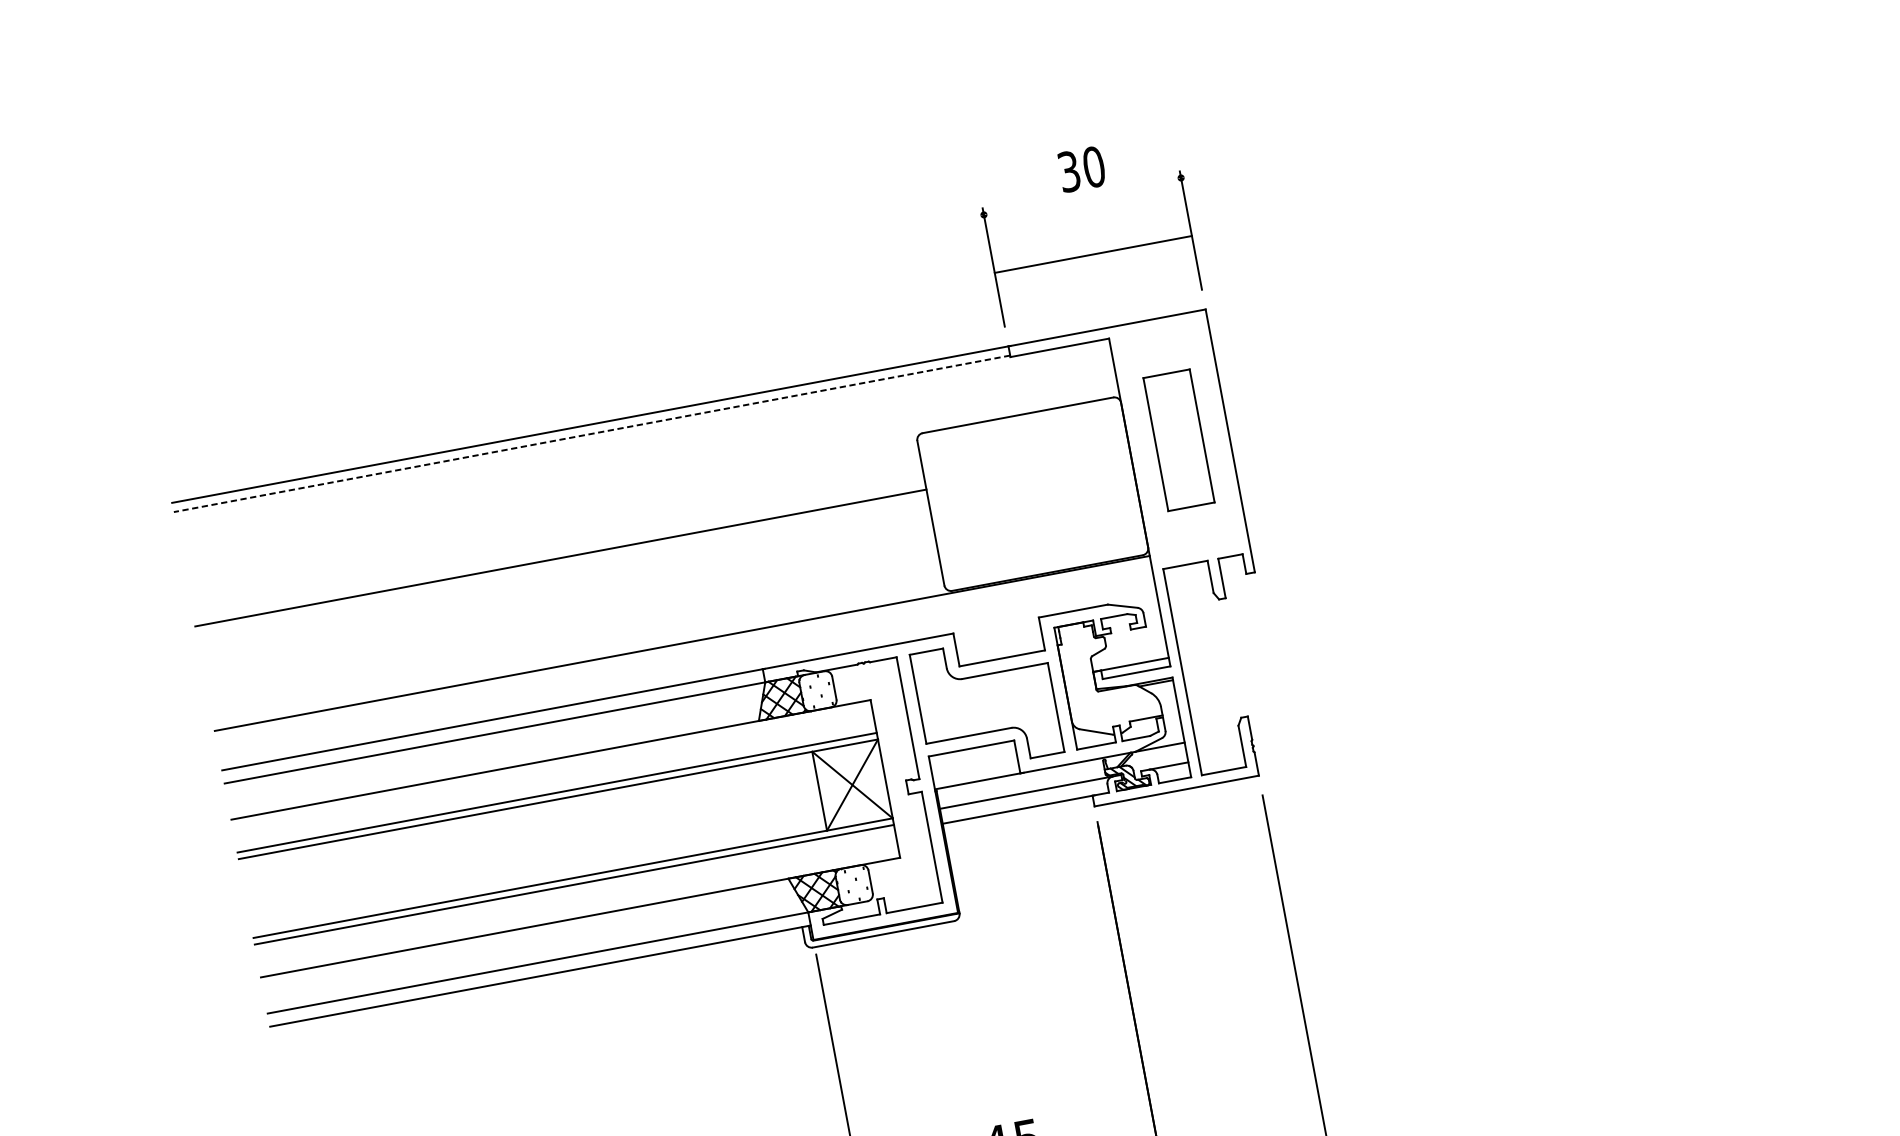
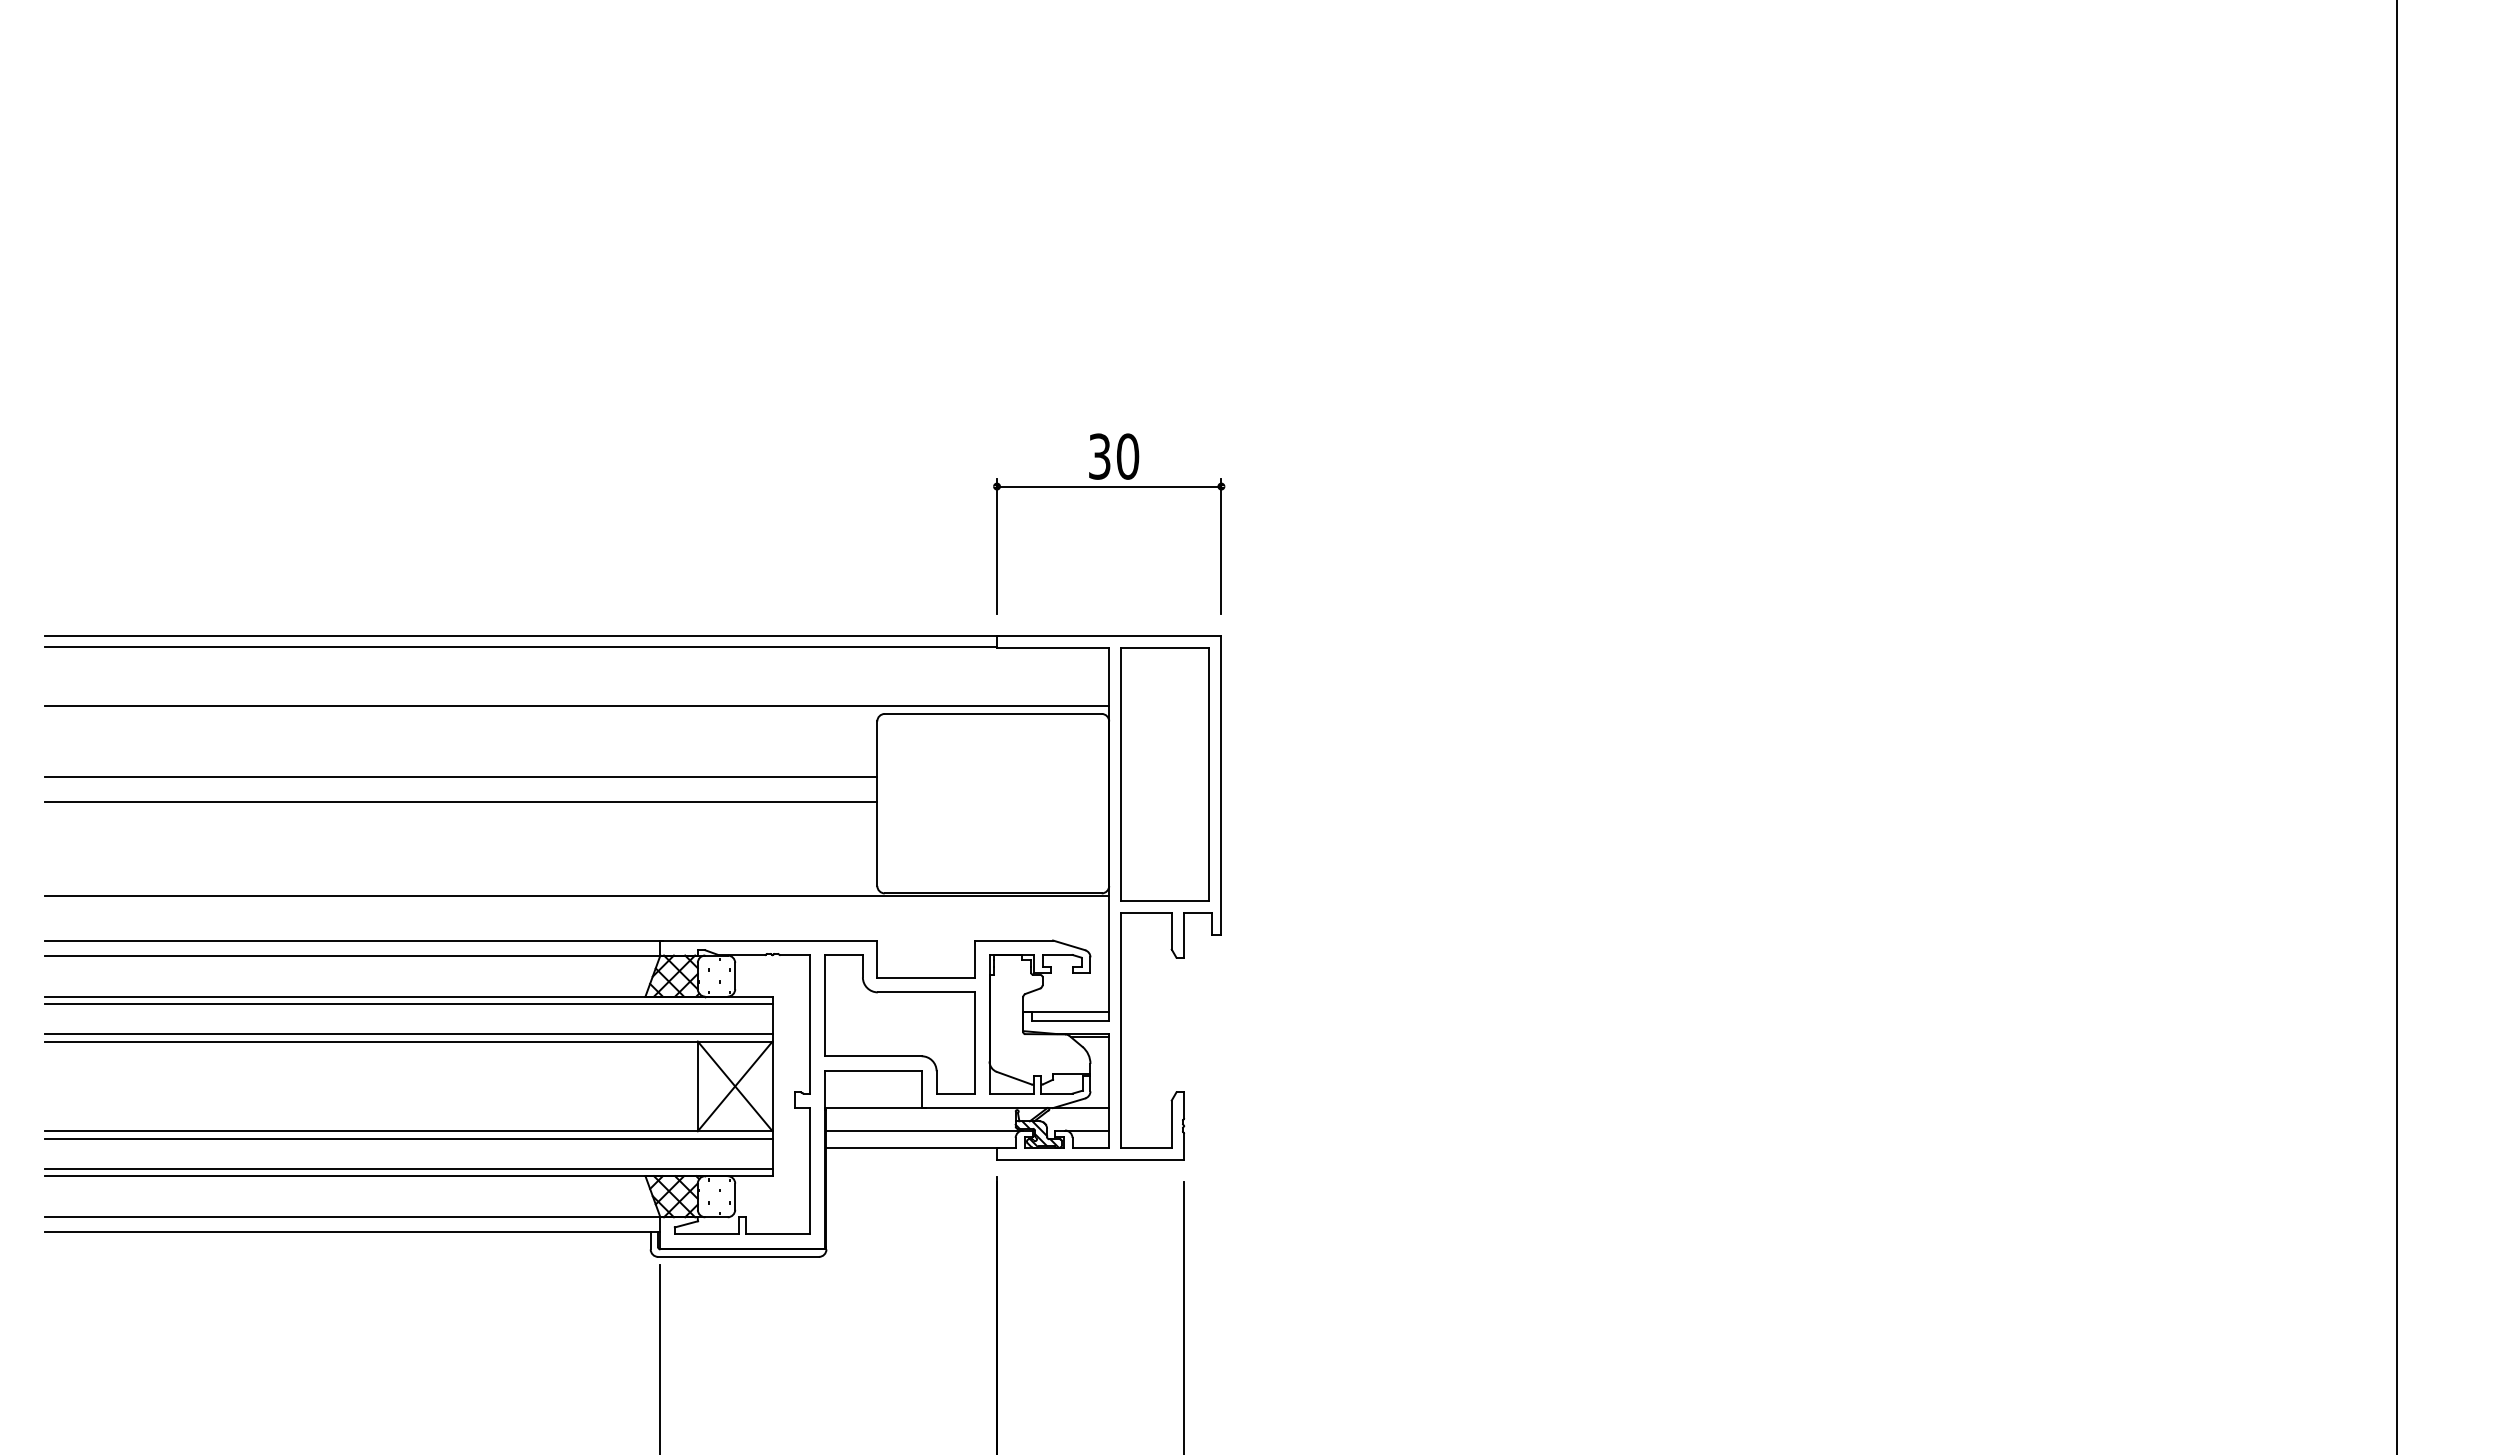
line: (1092, 254) -> (1108, 486), moved
line: (592, 433) -> (521, 646), dashed -> solid
part: (1178, 440) -> (1164, 774), size x1.67
line: (651, 476) -> (577, 705), added
line: (565, 580) -> (461, 802), added
line: (551, 766) -> (408, 1004), added
line: (578, 910) -> (408, 1168), added

